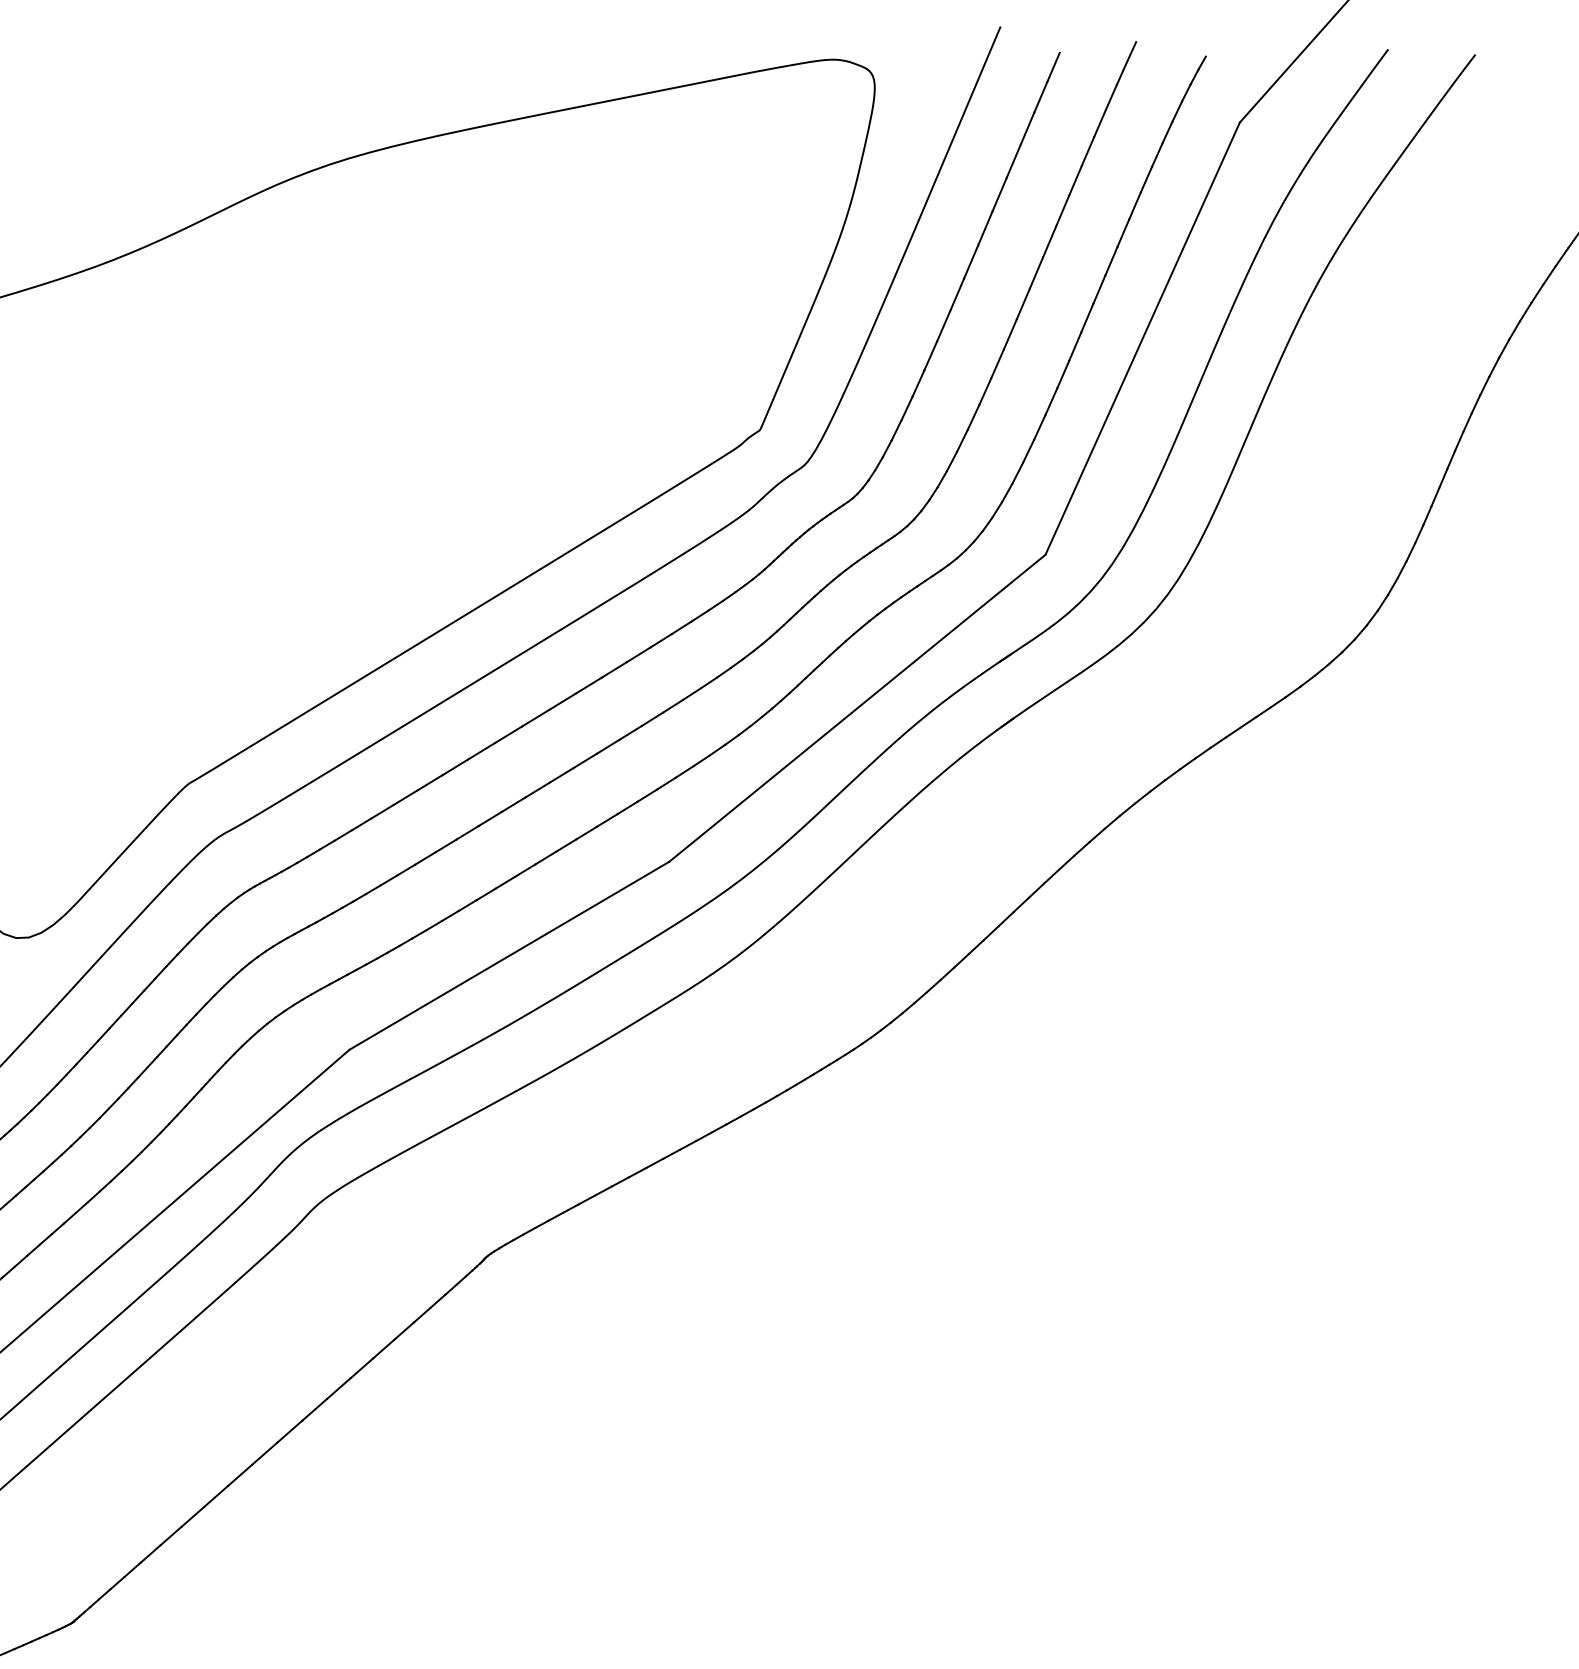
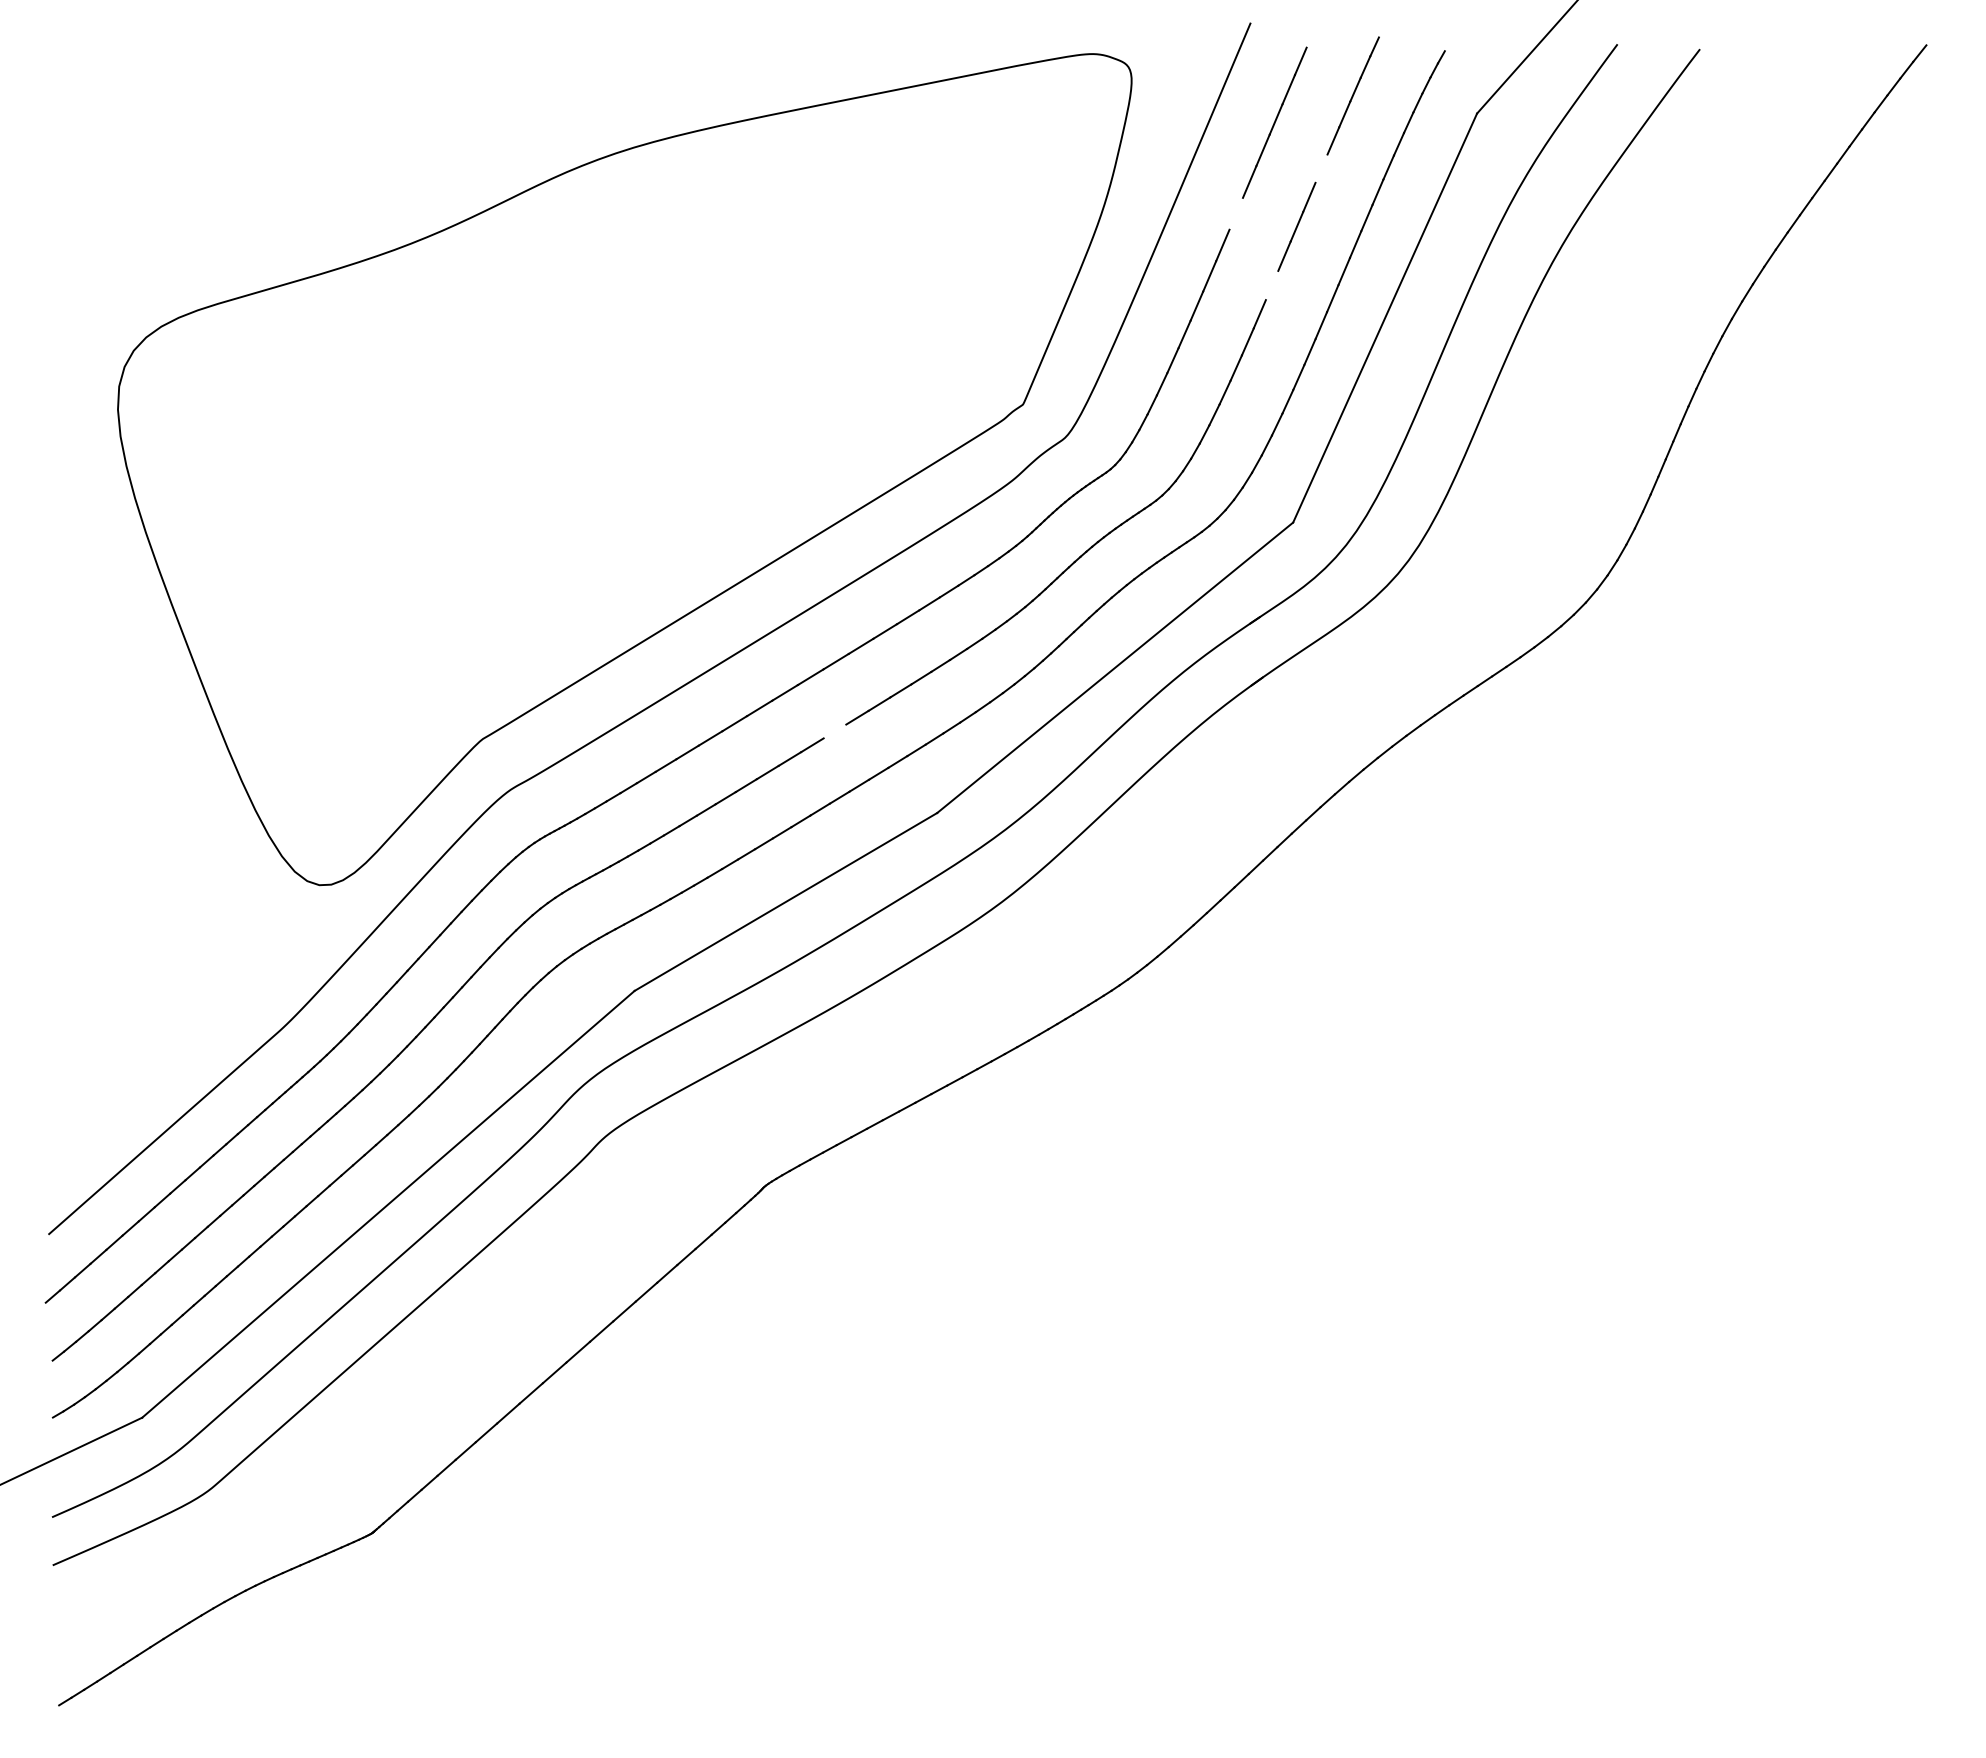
line: (1075, 180) -> (1321, 168), removed
line: (984, 228) -> (1235, 213), removed
line: (1022, 304) -> (1271, 285), removed
line: (560, 775) -> (834, 731), removed

